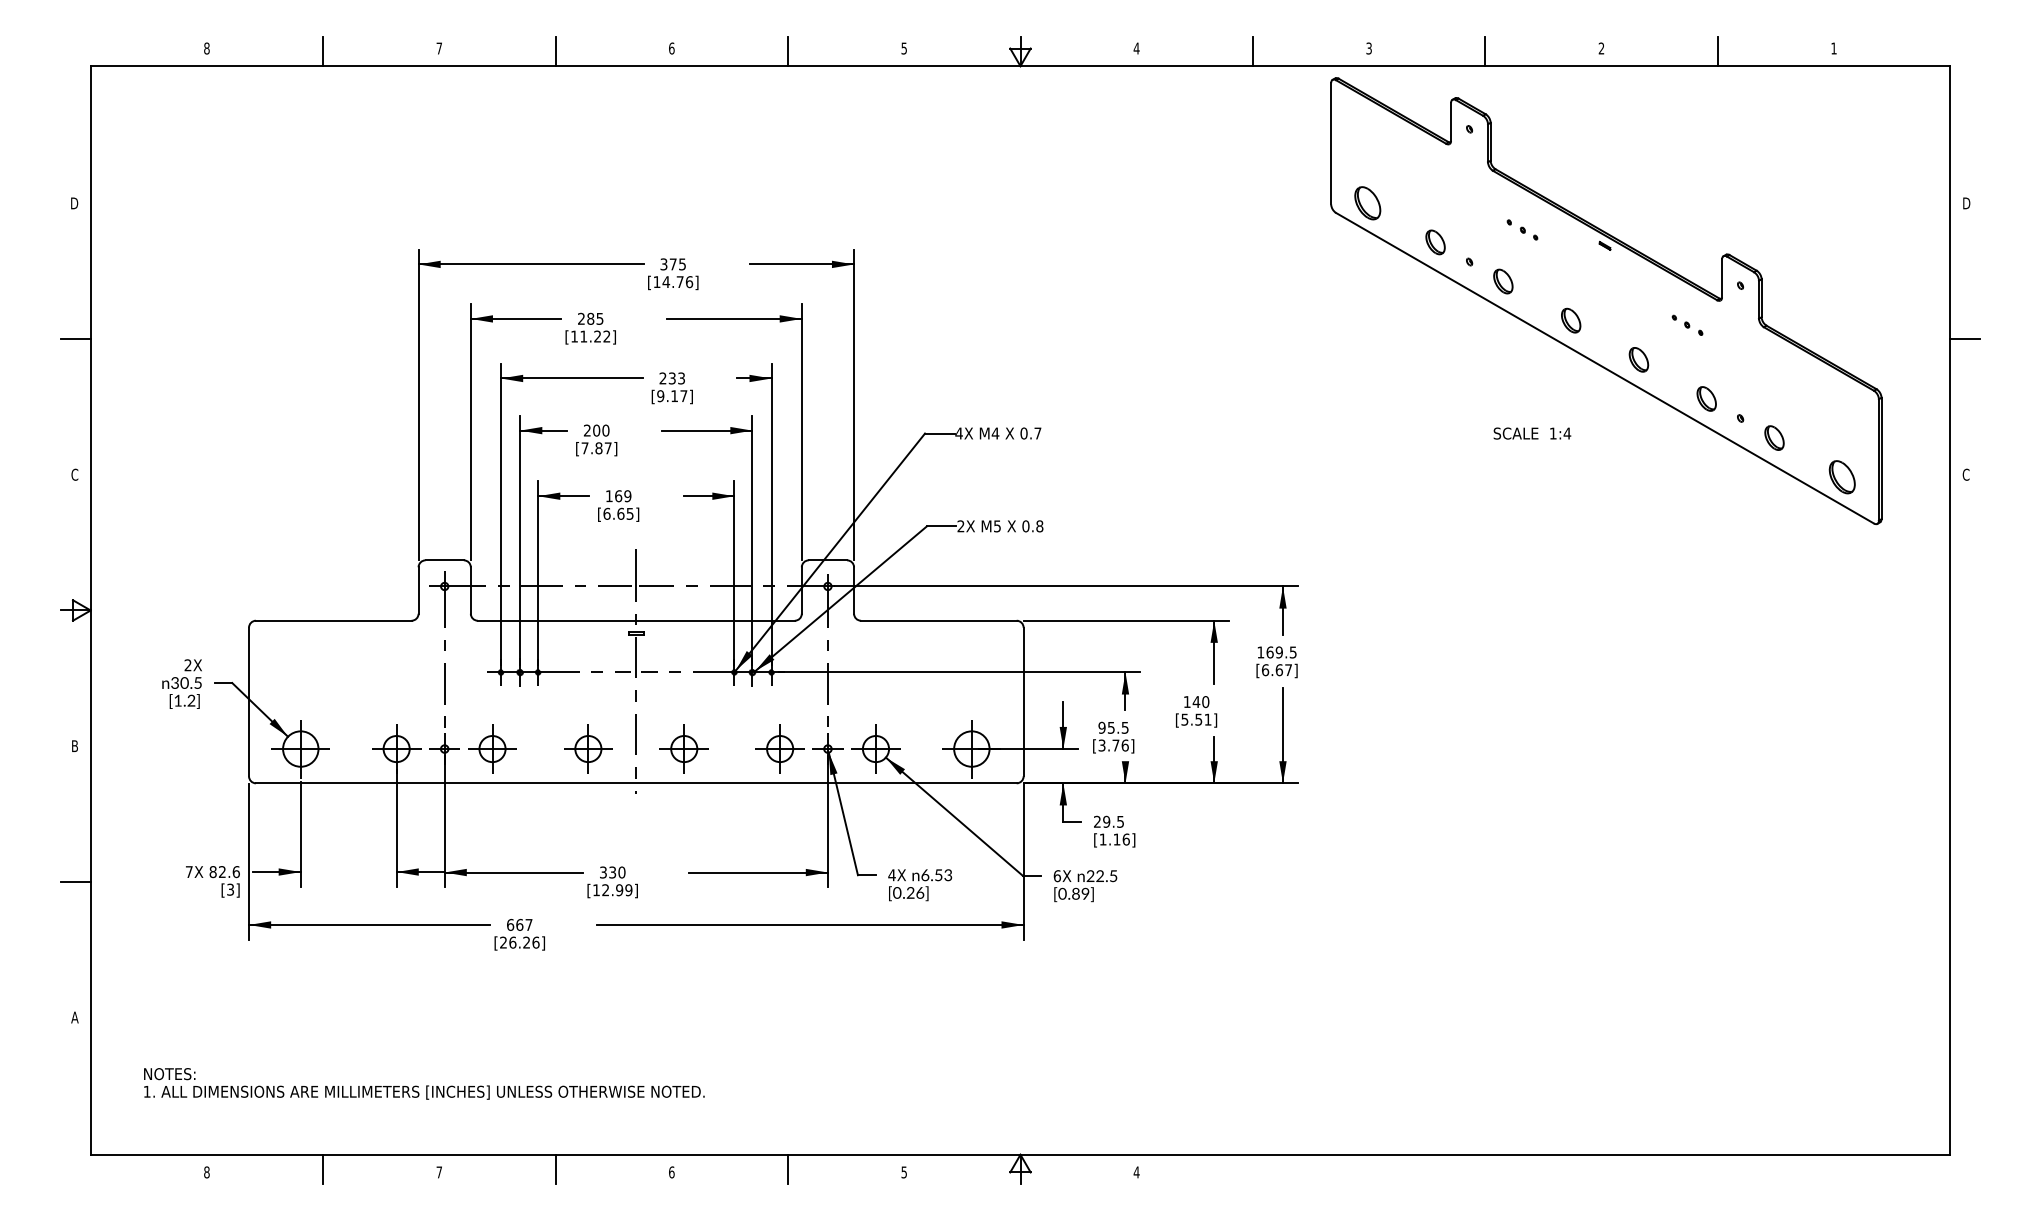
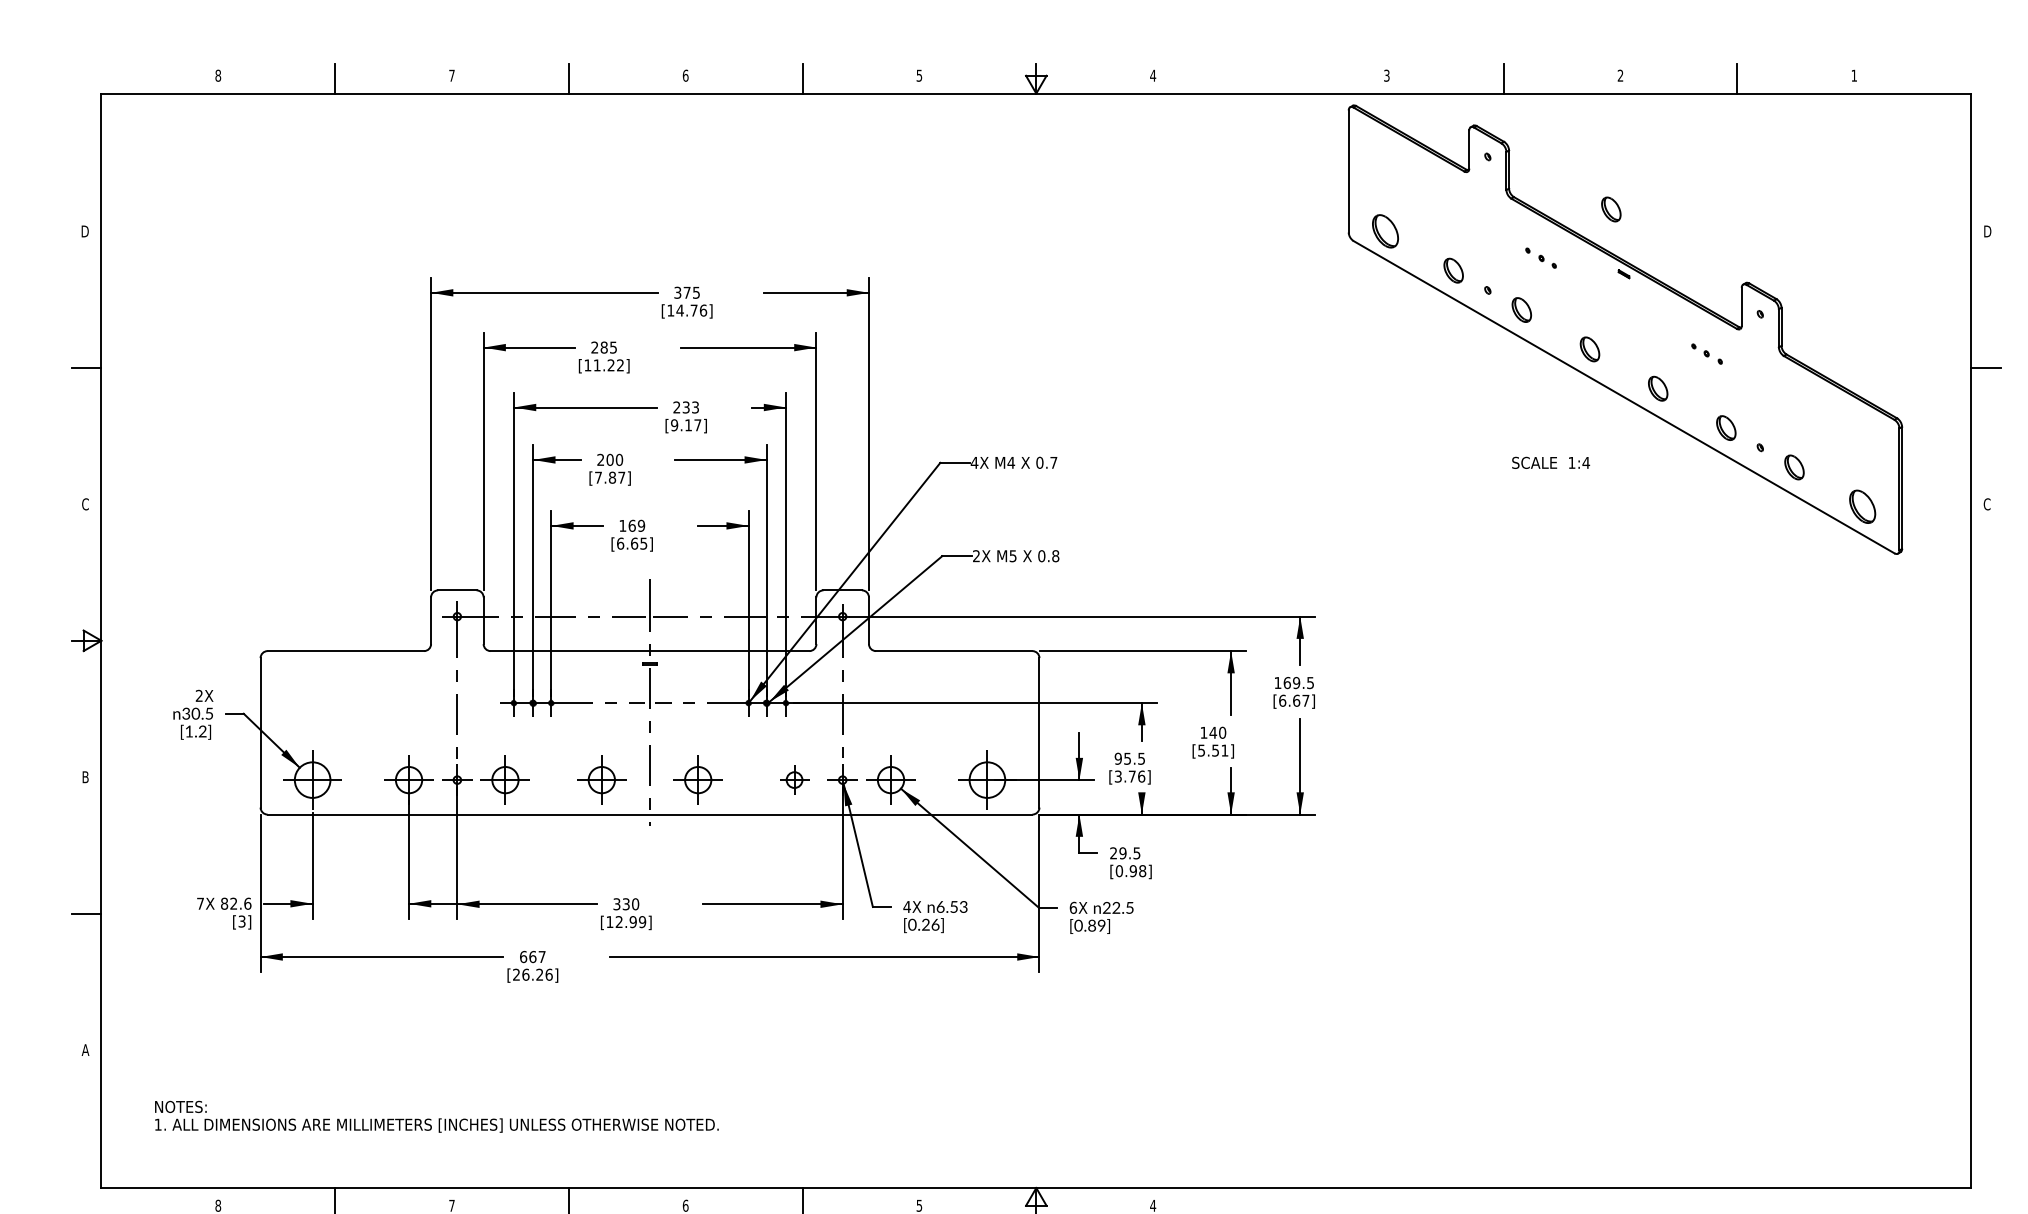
line: (1252, 51) -> (1269, 78), removed
part: (1592, 181) -> (1611, 209), added
part: (779, 748) -> (793, 779), size x0.6
text: (1114, 839) -> (1130, 871), [1.16] -> [0.98]

